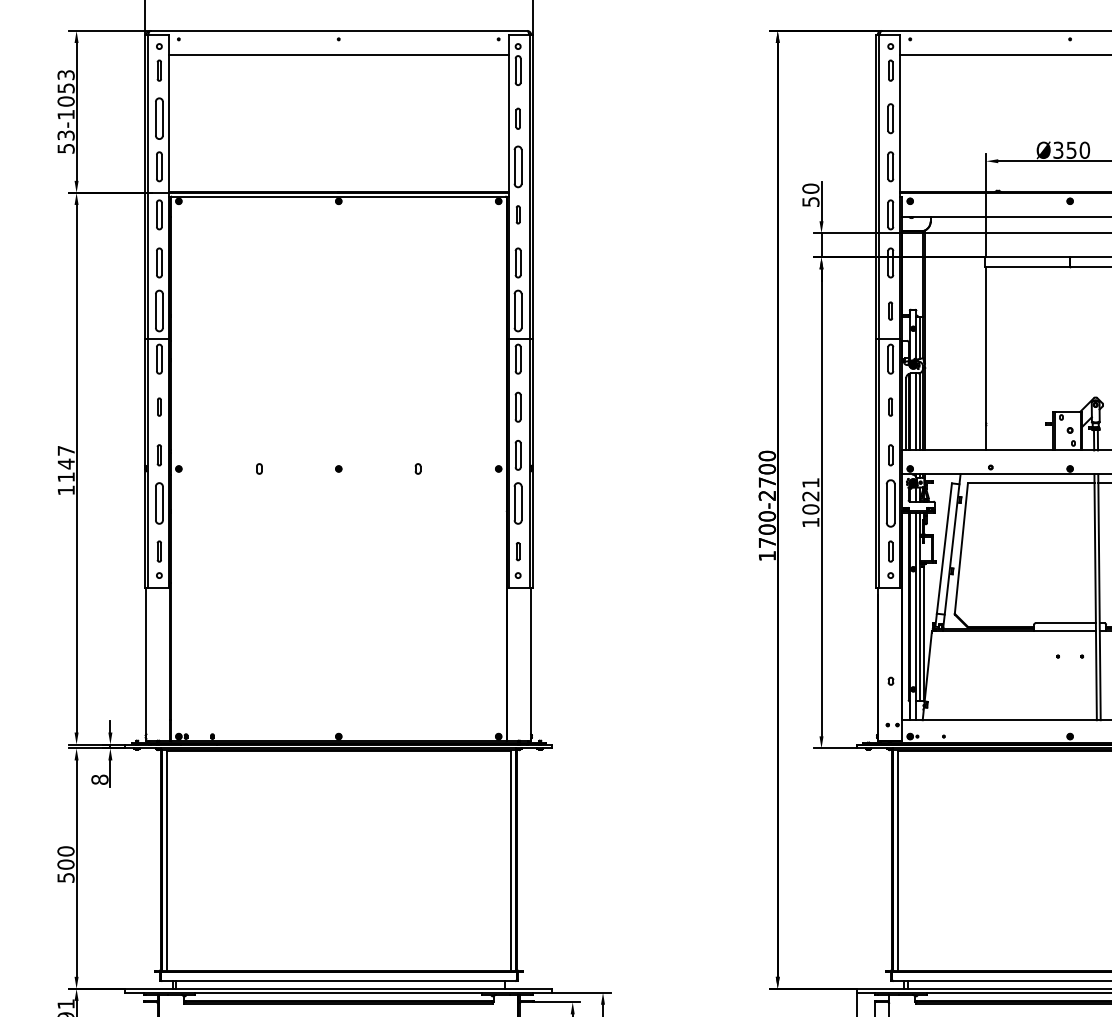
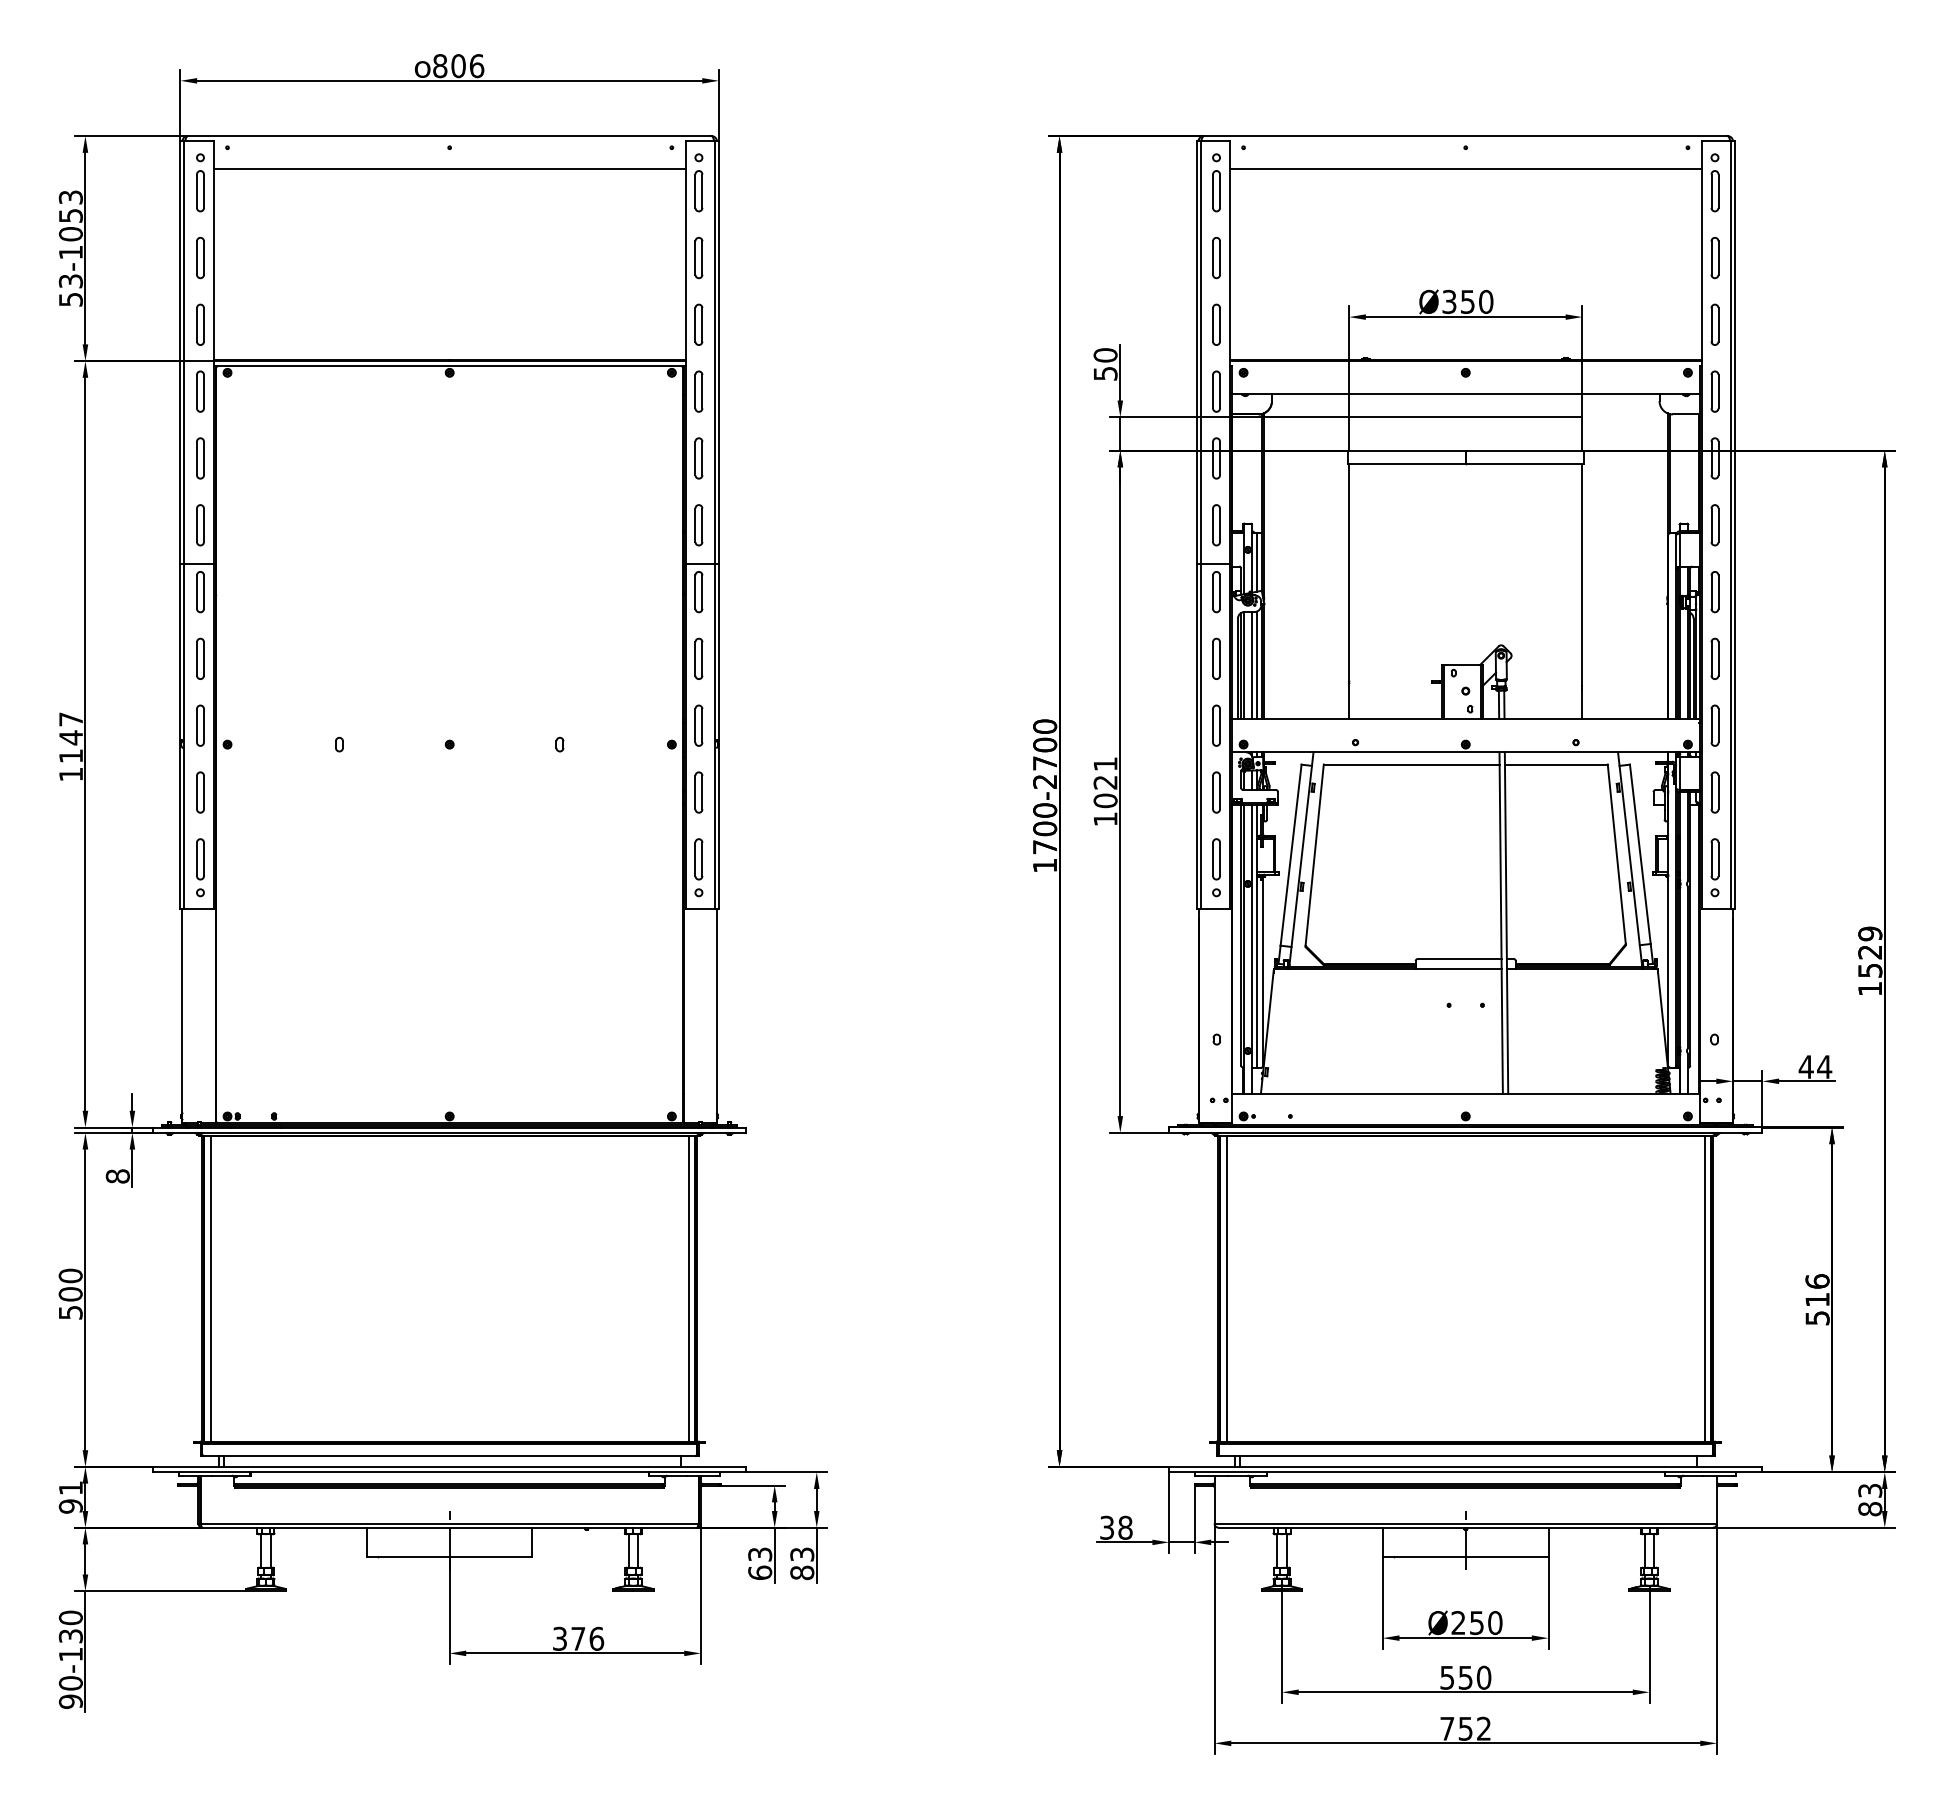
part: (159, 70) -> (200, 191), size x1.43
part: (890, 70) -> (1216, 191), size x1.43
part: (159, 118) -> (200, 257), size x0.71
part: (517, 119) -> (698, 258), size x1.43
part: (517, 166) -> (698, 324), size x0.71
part: (517, 214) -> (698, 391), size x1.67
part: (159, 311) -> (200, 525), size x0.71
part: (517, 311) -> (698, 525), size x0.71
part: (890, 311) -> (1216, 525), size x1.67
part: (159, 406) -> (200, 658), size x1.67
part: (890, 406) -> (1216, 658), size x1.67
part: (159, 455) -> (200, 725), size x1.43
part: (890, 455) -> (1216, 725), size x1.43
part: (159, 503) -> (200, 792), size x0.71
part: (517, 503) -> (698, 792), size x0.71
part: (890, 503) -> (1216, 792), size x0.62
part: (159, 551) -> (200, 859), size x1.43
part: (517, 551) -> (698, 859), size x1.67
part: (890, 551) -> (1216, 859), size x1.43

